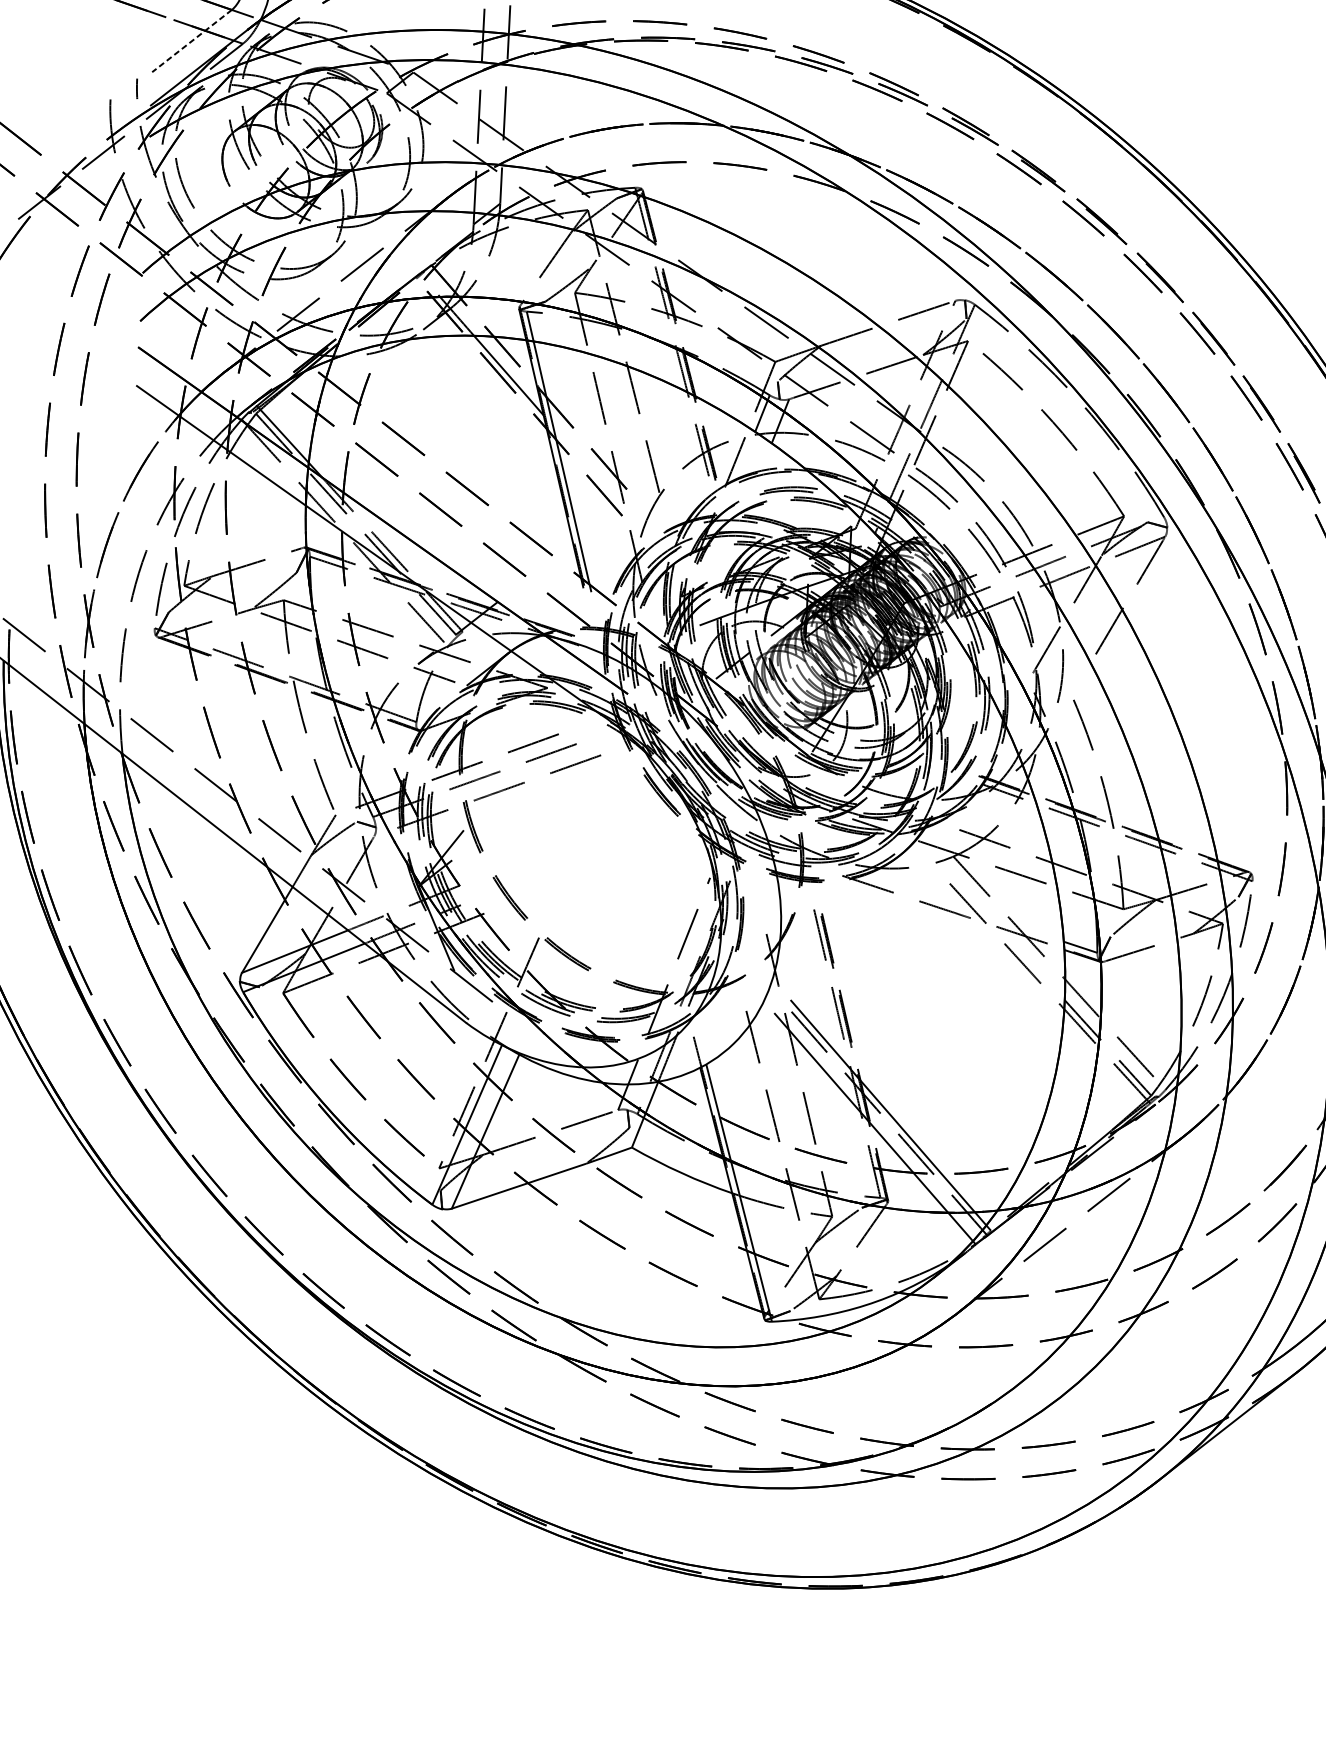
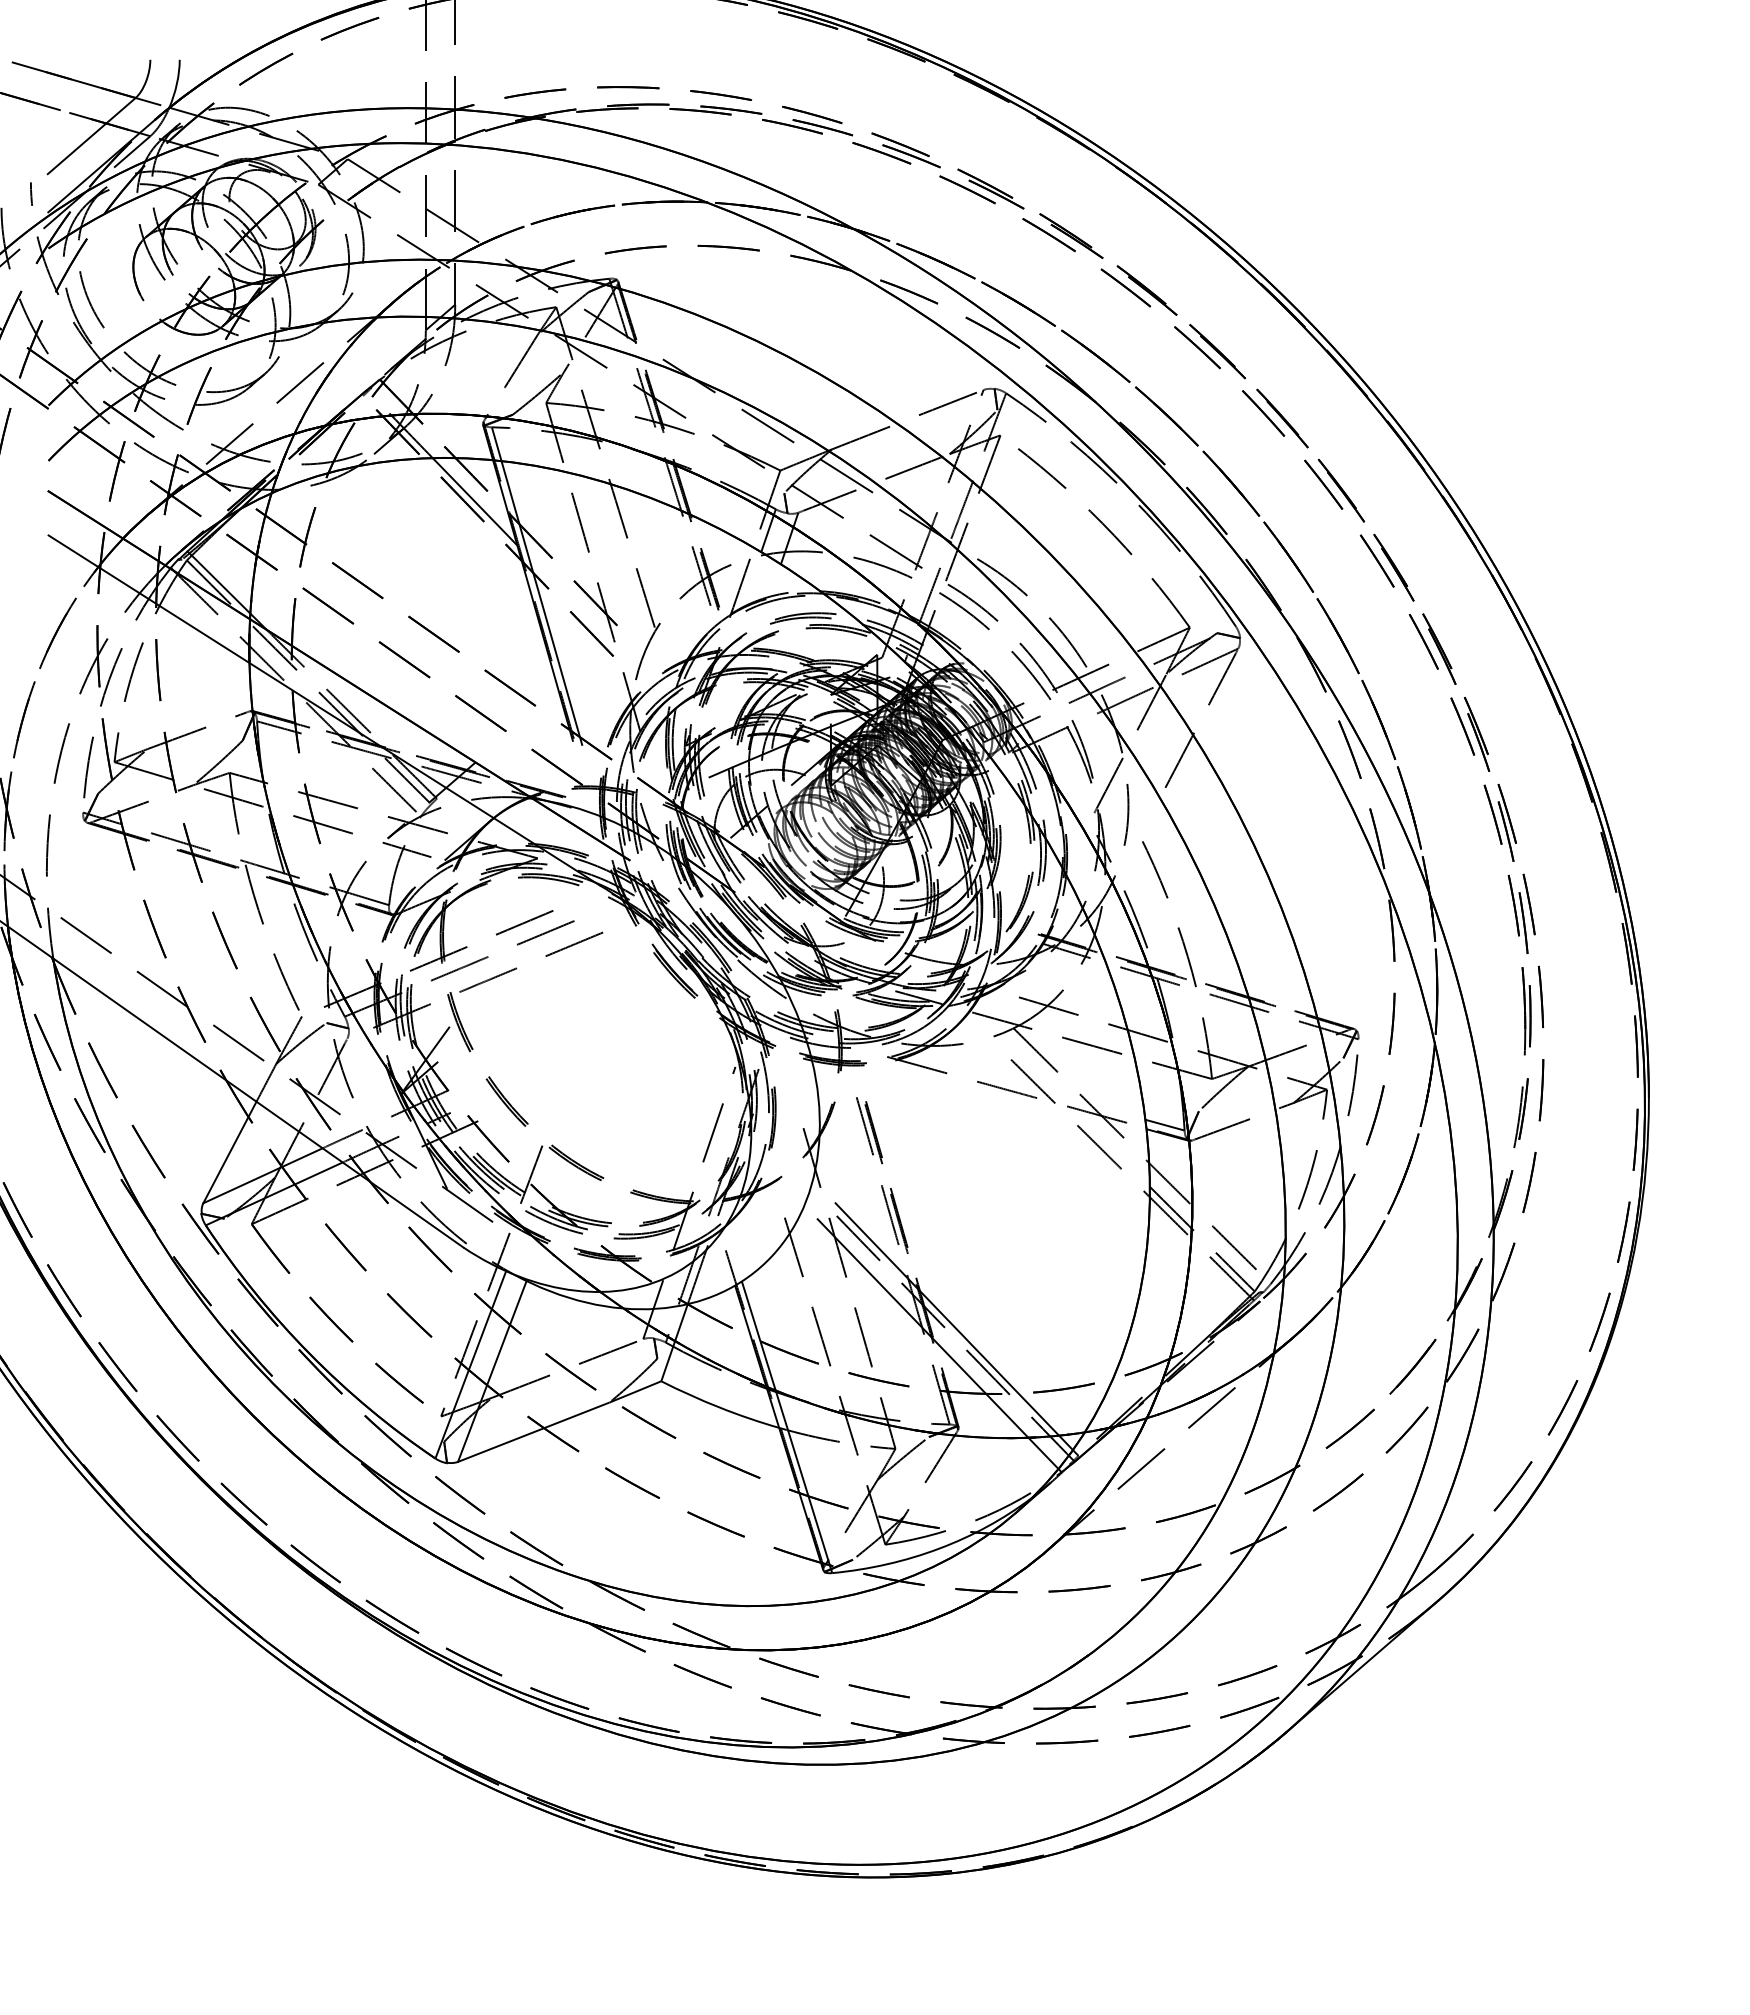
line: (191, 41) -> (91, 136), dashed -> solid

